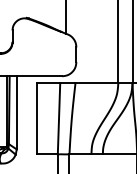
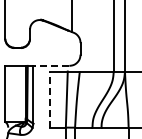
line: (39, 75) -> (51, 65), solid -> dashed
line: (37, 118) -> (49, 99), solid -> dashed

